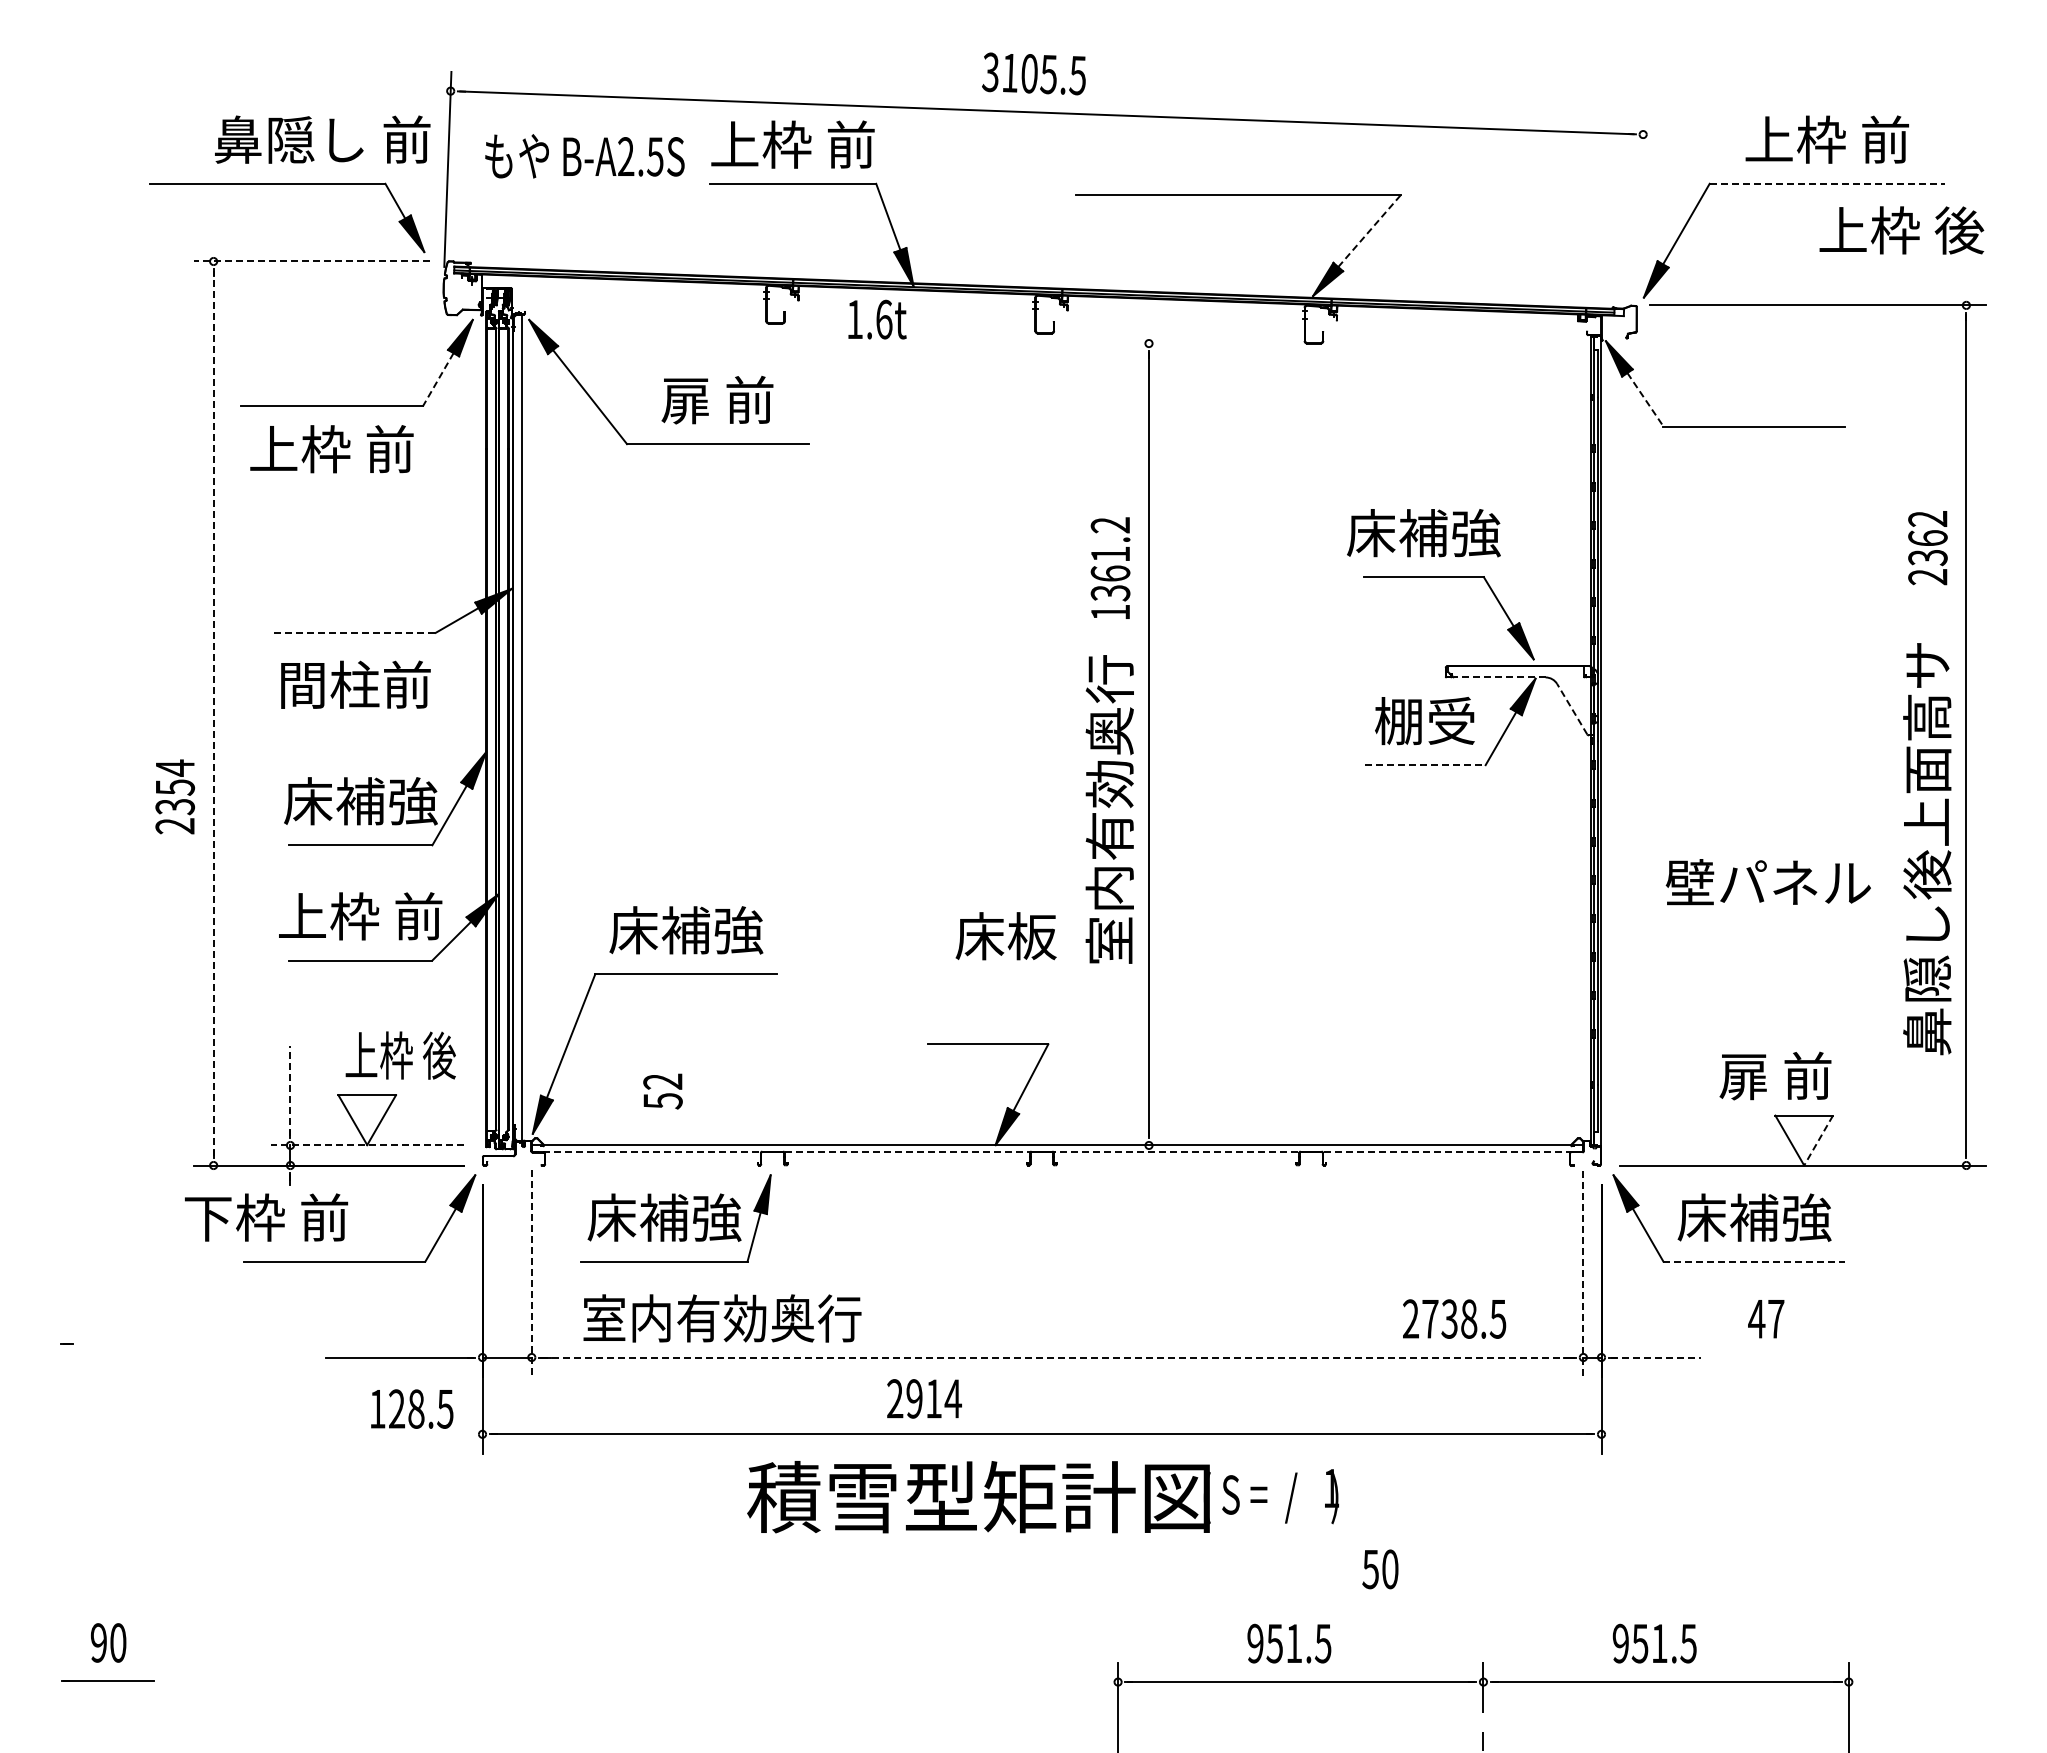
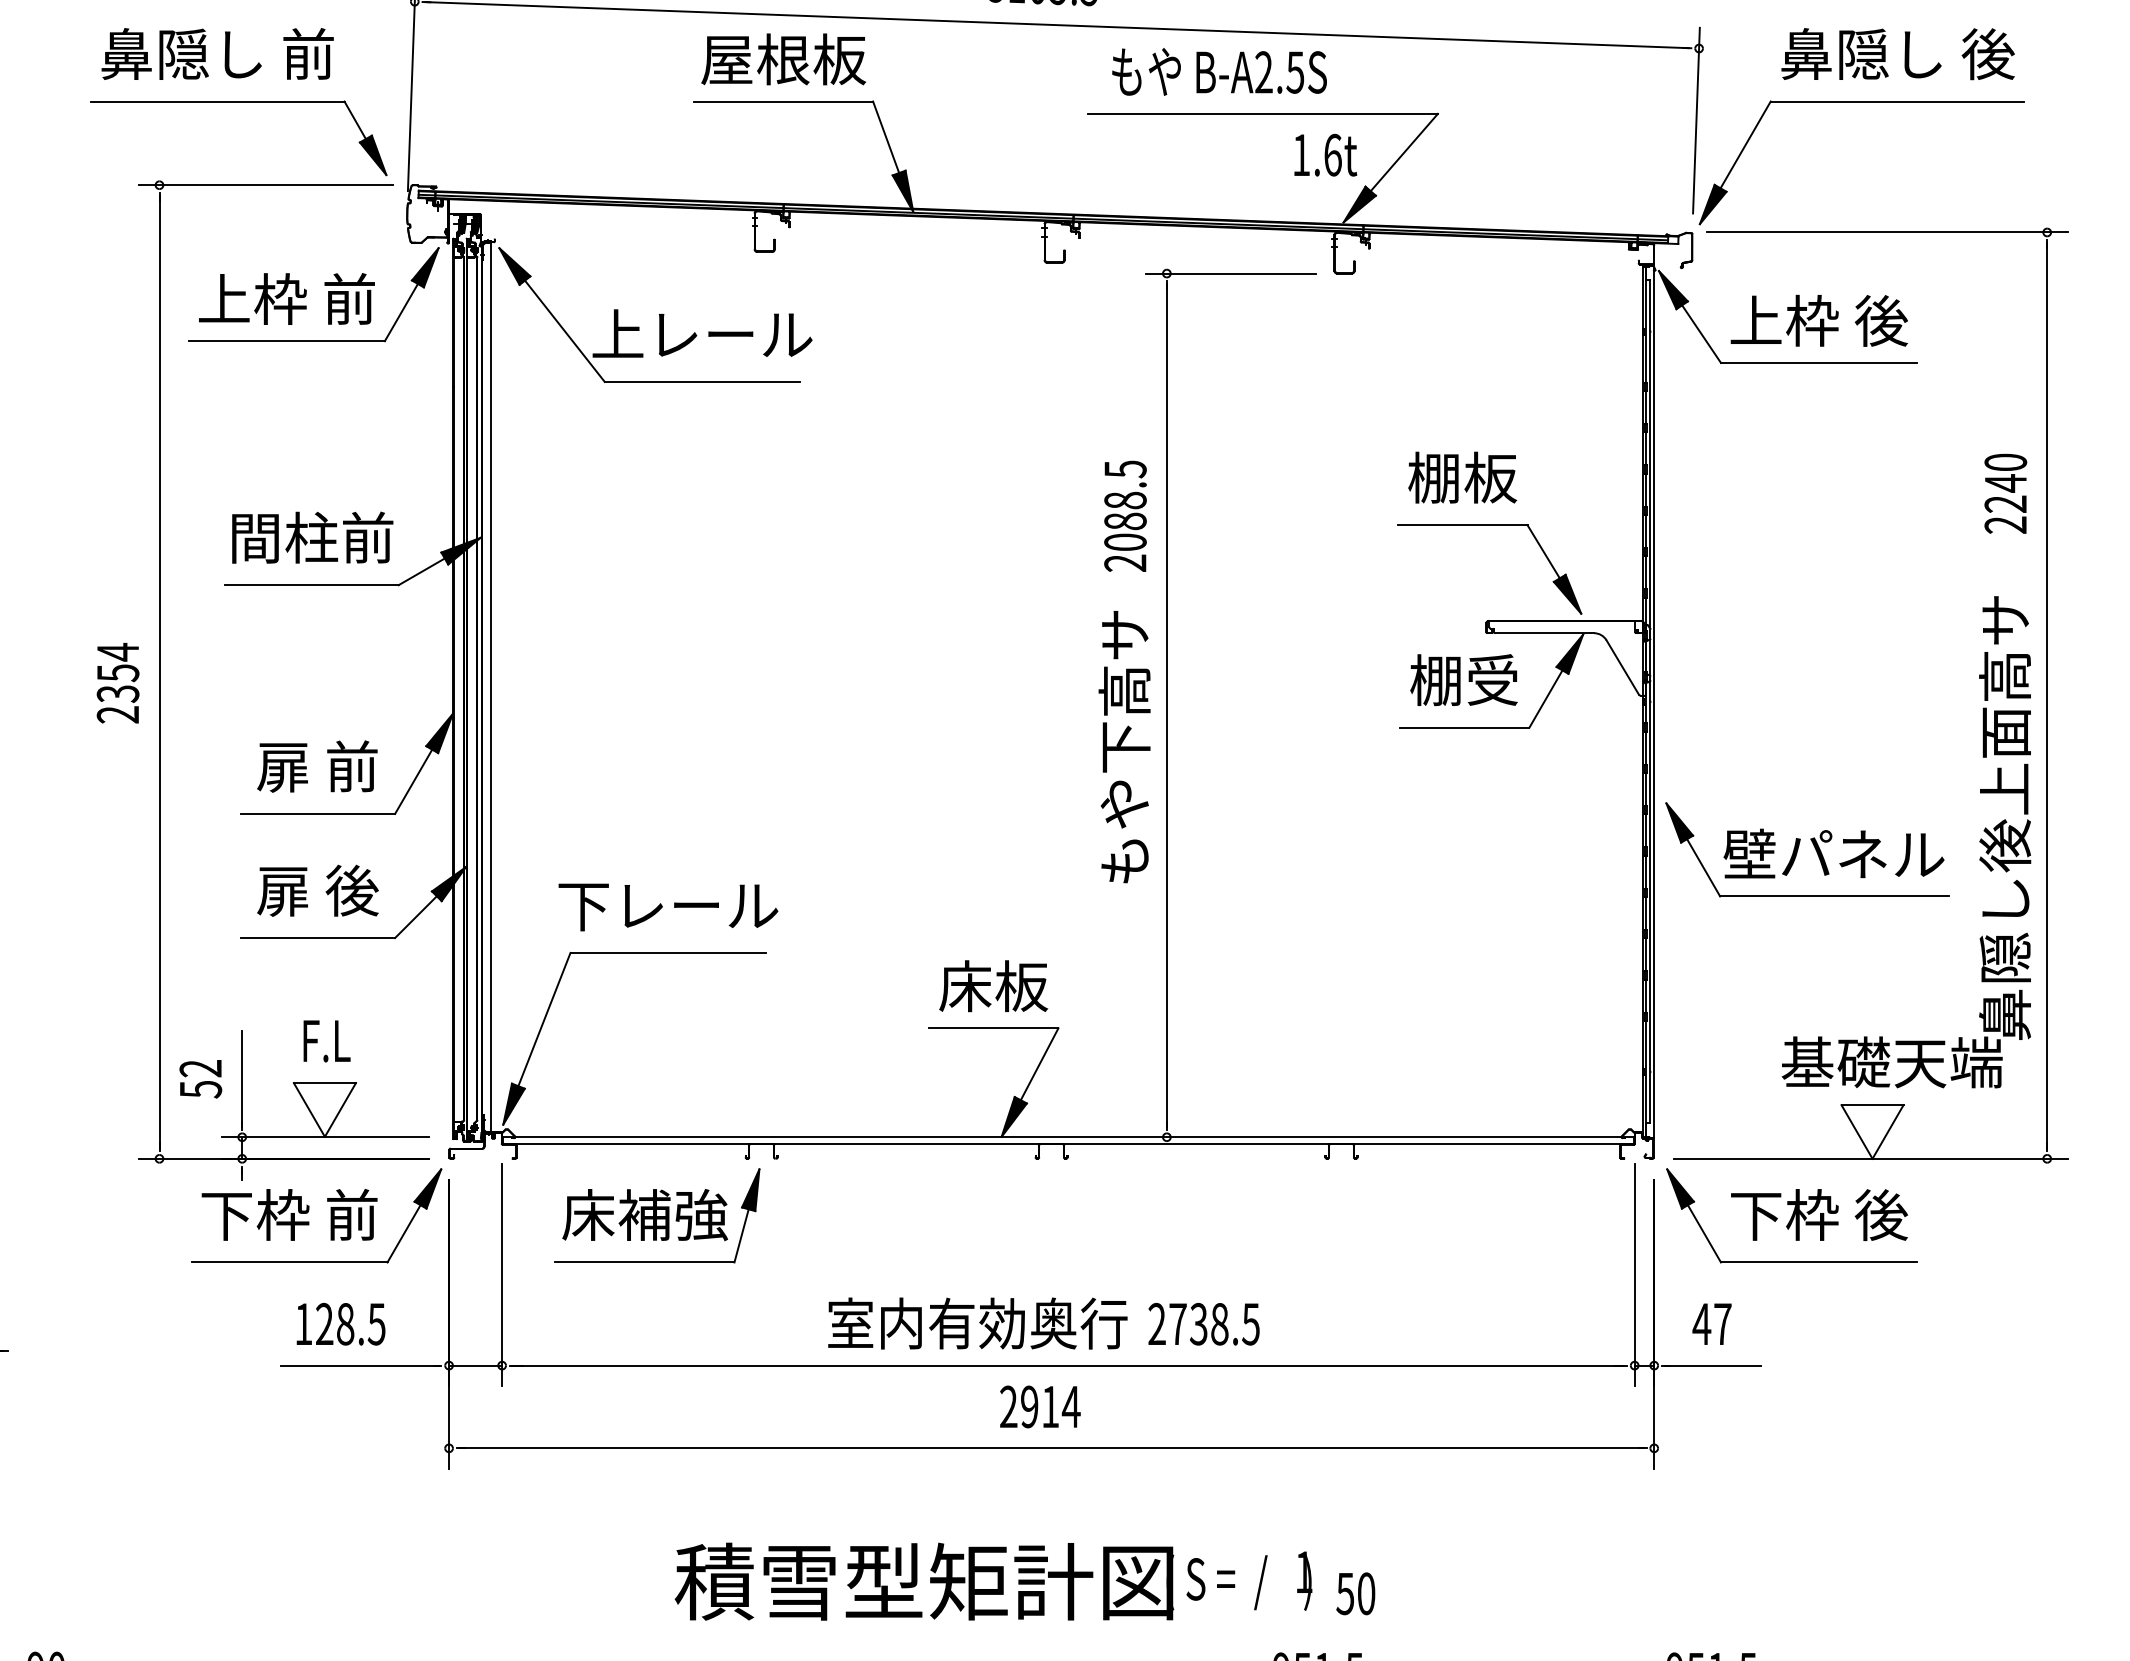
text: (322, 139) -> (217, 53), moved
text: (1827, 139) -> (1897, 53), 上枠 前 -> 鼻隠し 後
text: (792, 144) -> (782, 59), 上枠 前 -> 屋根板
text: (584, 156) -> (1219, 72), moved
line: (1827, 183) -> (1897, 101), dashed -> solid
line: (1640, 201) -> (1696, 120), added
text: (1901, 230) -> (1818, 320), moved
line: (1369, 231) -> (1404, 152), dashed -> solid
line: (312, 261) -> (265, 185), dashed -> solid
text: (877, 319) -> (1325, 155), moved
line: (1208, 343) -> (1230, 273), added
line: (438, 379) -> (401, 312), dashed -> solid
text: (717, 399) -> (702, 333), 扉 前 -> 上レール
line: (1645, 400) -> (1701, 334), dashed -> solid
text: (331, 449) -> (286, 299), moved
text: (1423, 533) -> (1462, 478), 床補強 -> 棚板
text: (1927, 538) -> (2005, 483), 2362 -> 2240
text: (1110, 568) -> (1125, 515), 1361.2 -> 2088.5
line: (355, 632) -> (312, 584), dashed -> solid
line: (1499, 677) -> (1544, 633), dashed -> solid
text: (355, 684) -> (312, 537), moved
line: (1571, 708) -> (1621, 666), dashed -> solid
line: (213, 713) -> (159, 672), dashed -> solid
line: (1426, 765) -> (1465, 728), dashed -> solid
text: (174, 796) -> (117, 682), moved
text: (360, 801) -> (317, 766), 床補強 -> 扉 前
text: (1109, 809) -> (1124, 775), 室内有効奥行 -> もや下高サ
text: (360, 916) -> (317, 890), 上枠 前 -> 扉 後
part: (1743, 921) -> (1807, 896), added
text: (686, 930) -> (668, 905), 床補強 -> 下レール
text: (1005, 936) -> (992, 986), moved
text: (400, 1055) -> (360, 1040), 上枠 後 -> F.L
text: (1822, 1075) -> (1892, 1061), 扉 前 -> 基礎天端
line: (290, 1091) -> (242, 1079), dashed -> solid
text: (662, 1091) -> (200, 1079), moved
line: (1818, 1140) -> (1887, 1131), dashed -> solid
line: (366, 1145) -> (324, 1137), dashed -> solid
line: (1058, 1152) -> (1069, 1144), dashed -> solid
text: (266, 1217) -> (289, 1214), moved
text: (1754, 1217) -> (1818, 1214), 床補強 -> 下枠 後
line: (1754, 1261) -> (1818, 1262), dashed -> solid
line: (531, 1273) -> (501, 1275), dashed -> solid
line: (1583, 1274) -> (1634, 1276), dashed -> solid
text: (722, 1318) -> (977, 1323), moved
text: (1454, 1318) -> (1204, 1323), moved
text: (1766, 1319) -> (1712, 1324), moved
line: (1058, 1357) -> (1069, 1365), dashed -> solid
line: (1655, 1357) -> (1712, 1365), dashed -> solid
text: (924, 1398) -> (1040, 1406), moved
text: (412, 1408) -> (341, 1323), moved
text: (1042, 1497) -> (992, 1582), moved
text: (1380, 1569) -> (1355, 1593), moved

